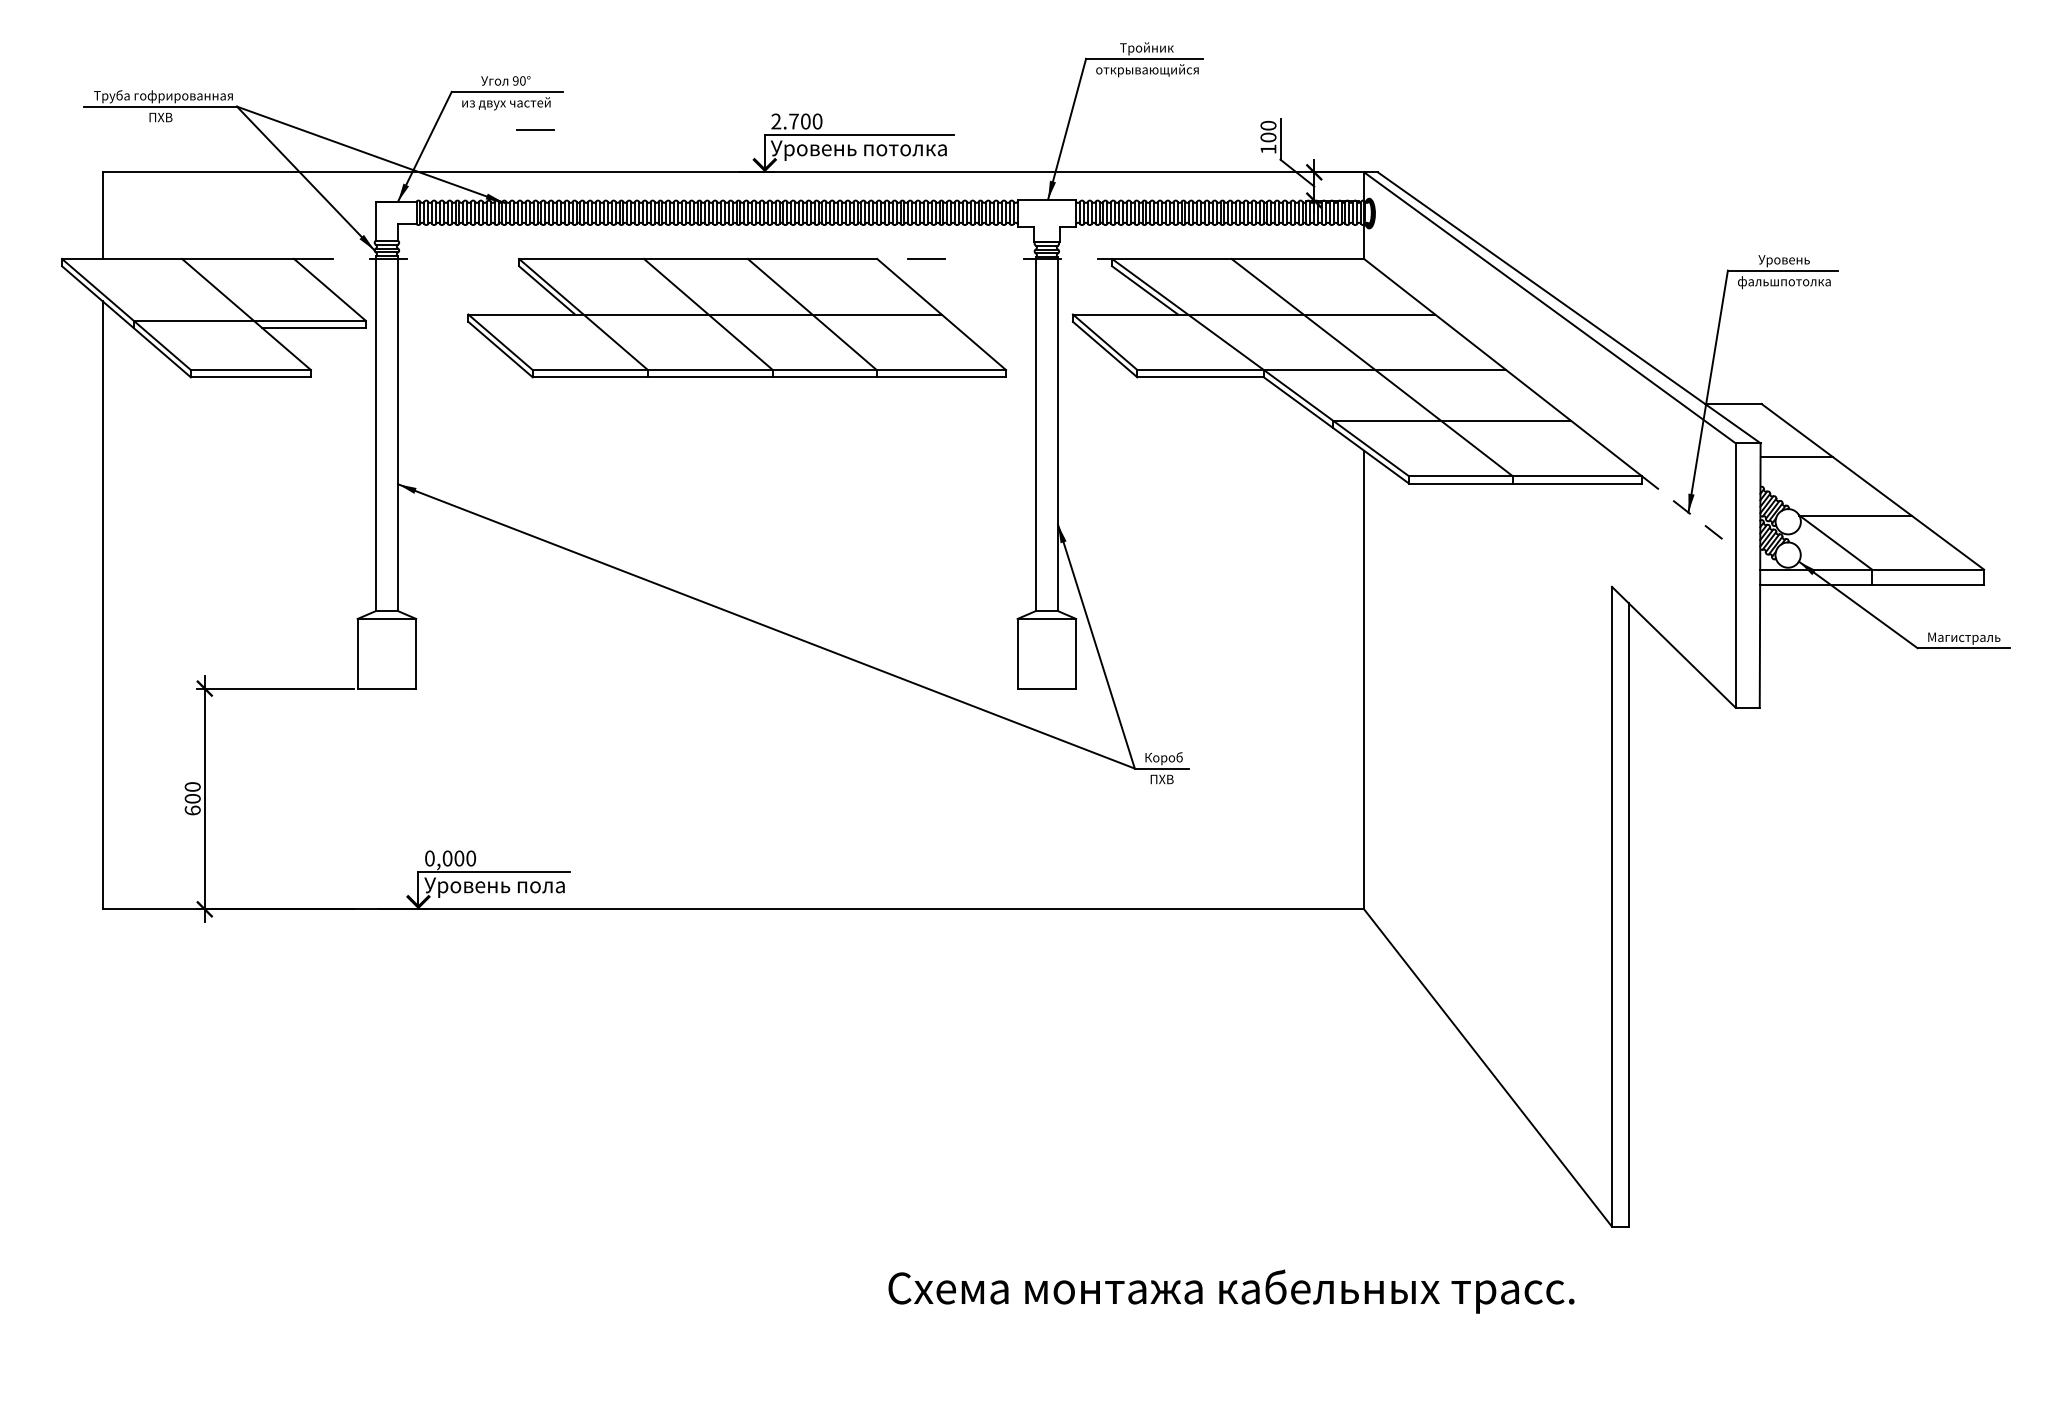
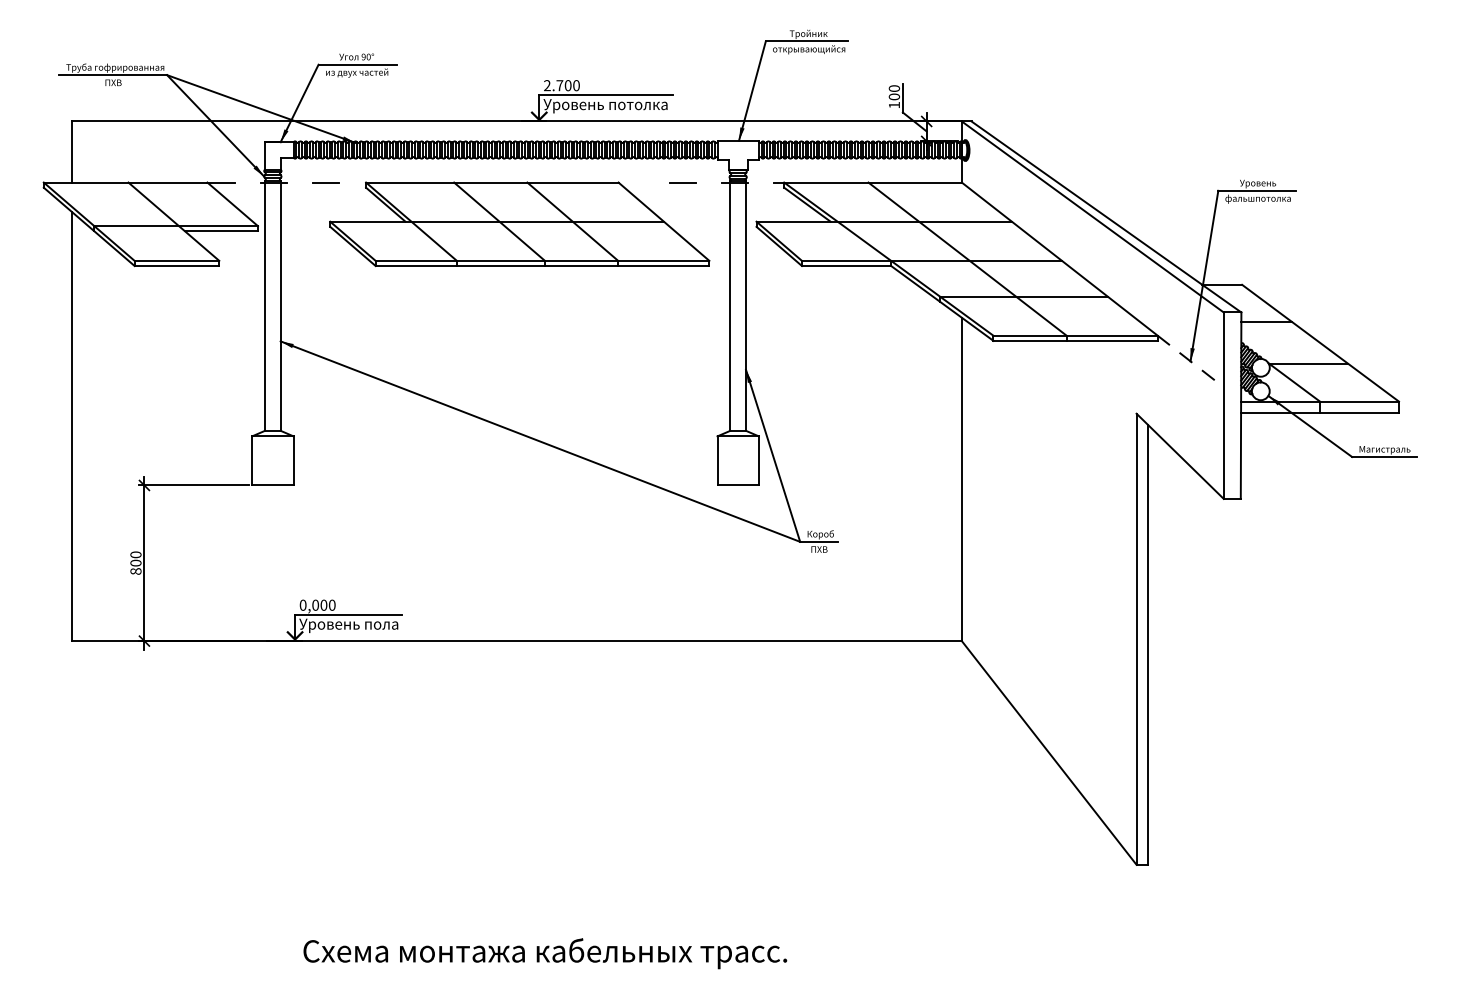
line: (535, 129) -> (325, 182), moved
line: (925, 258) -> (682, 182), moved
text: (192, 810) -> (135, 571), 600 -> 800
text: (1231, 1291) -> (545, 953), moved

